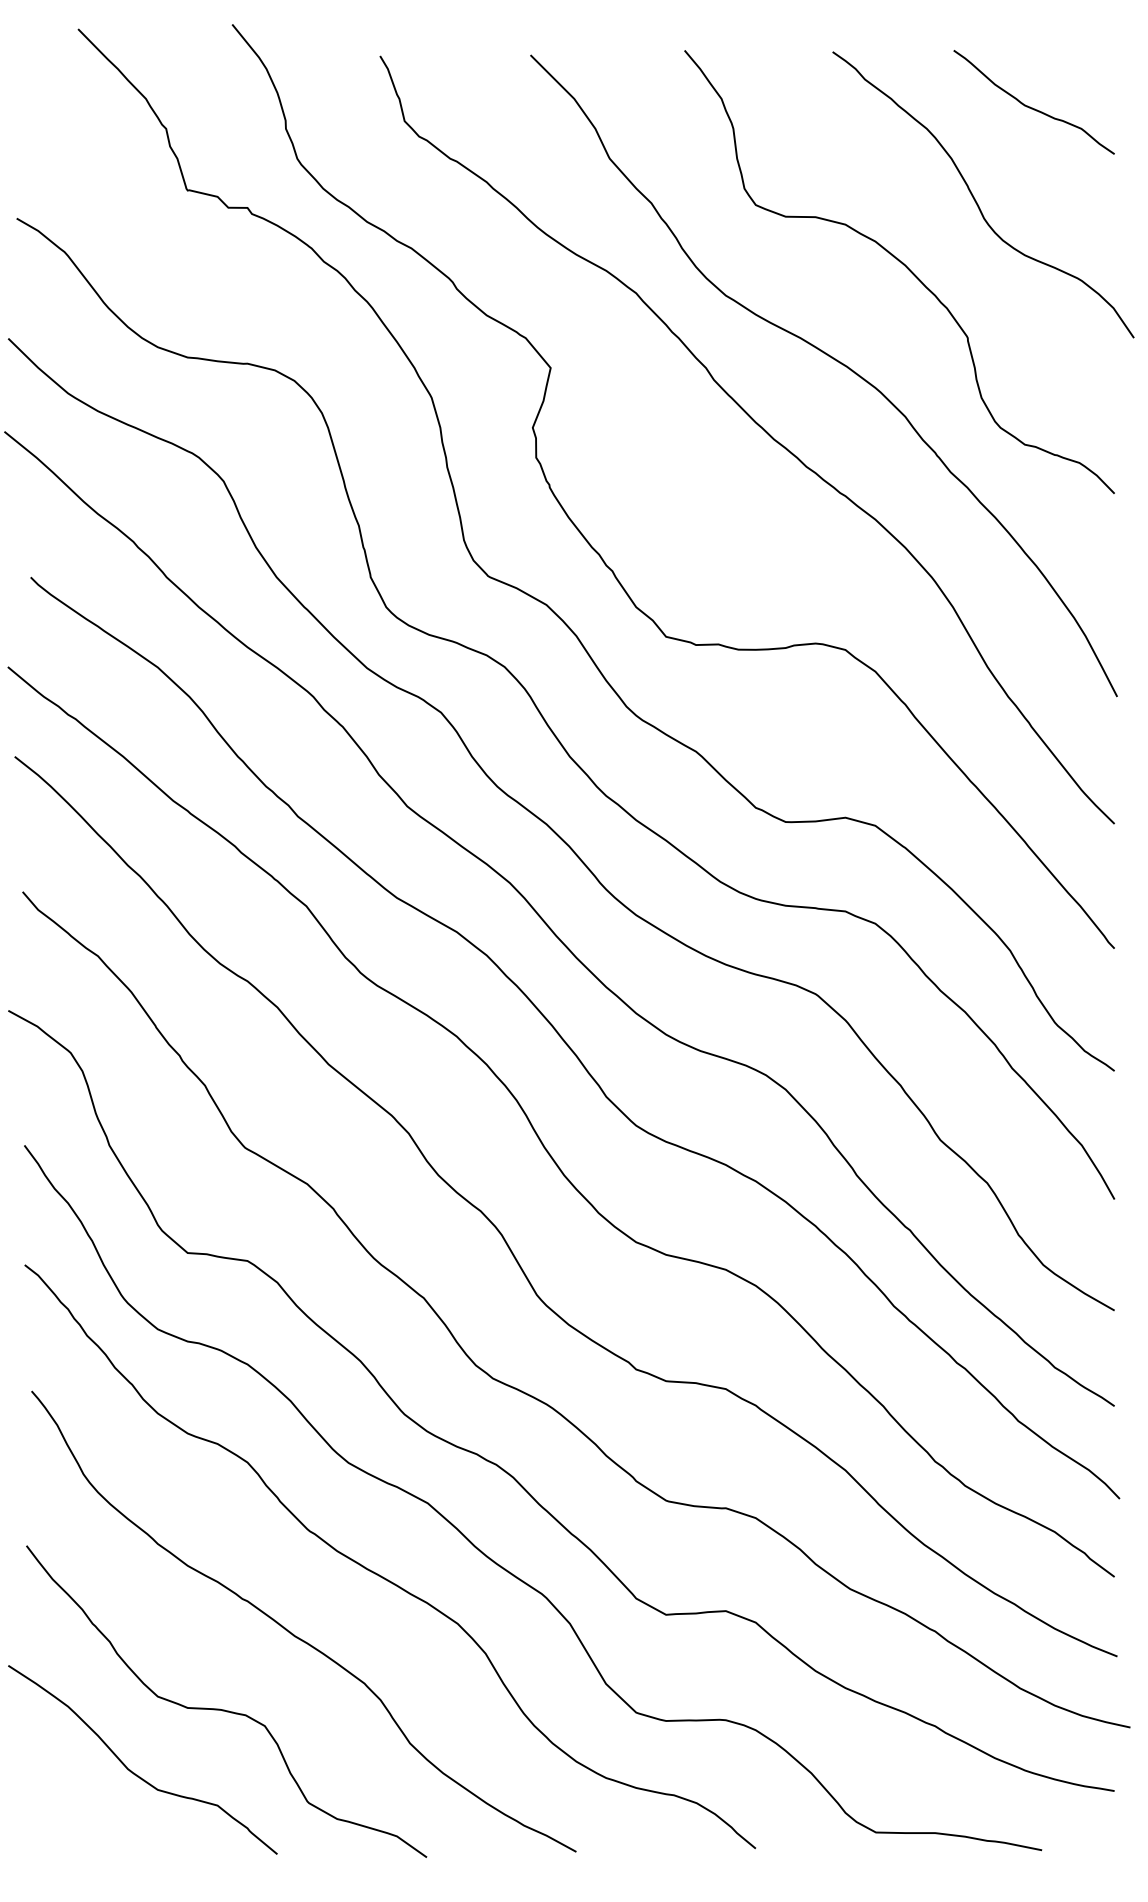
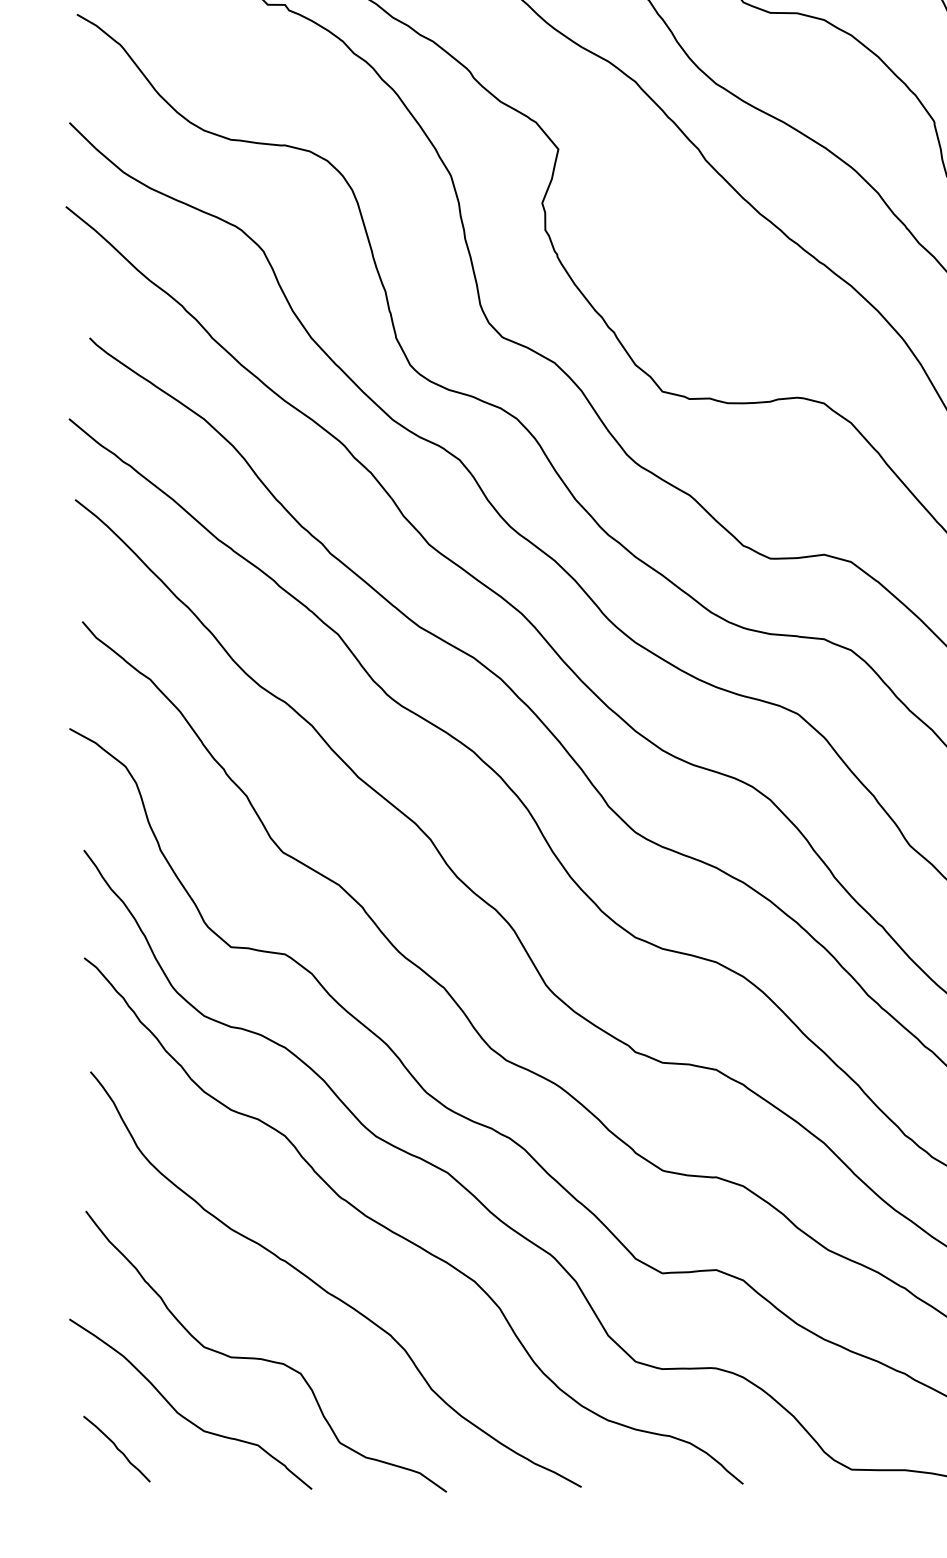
curve: (60, 1809) -> (116, 1448), added

